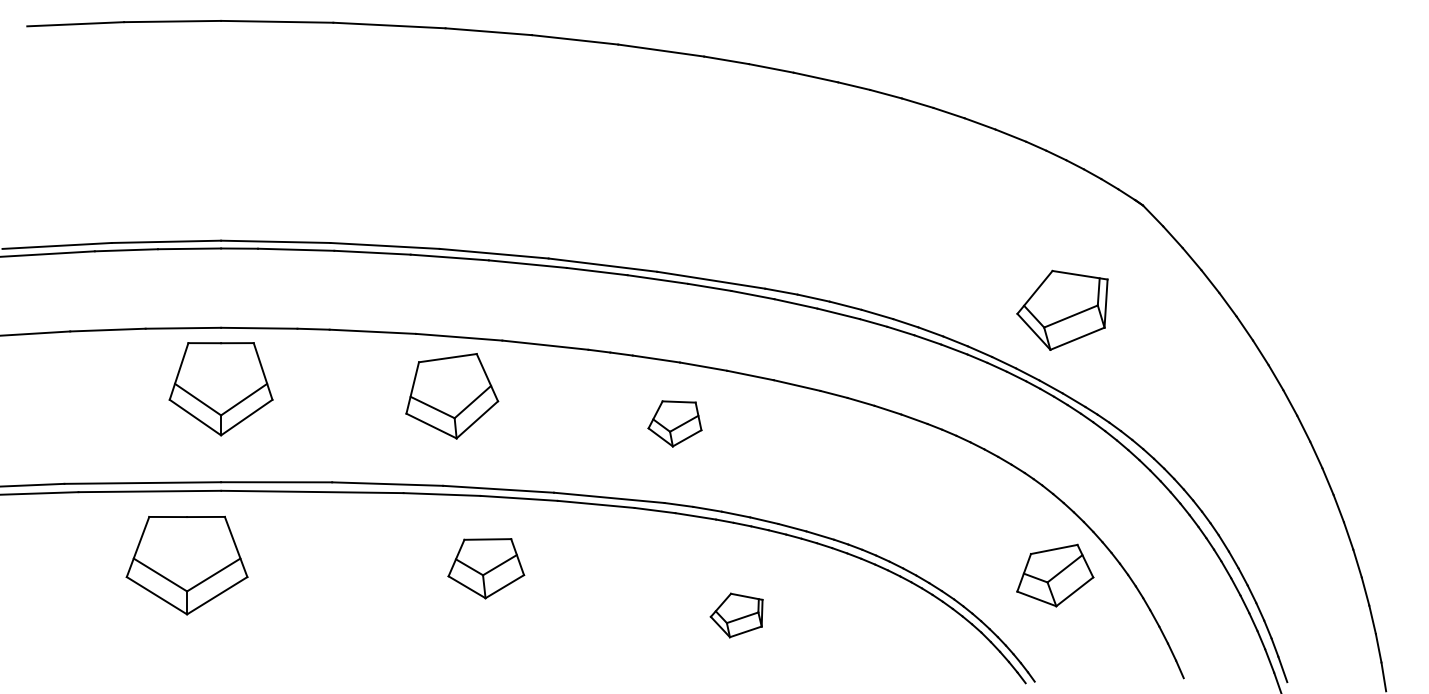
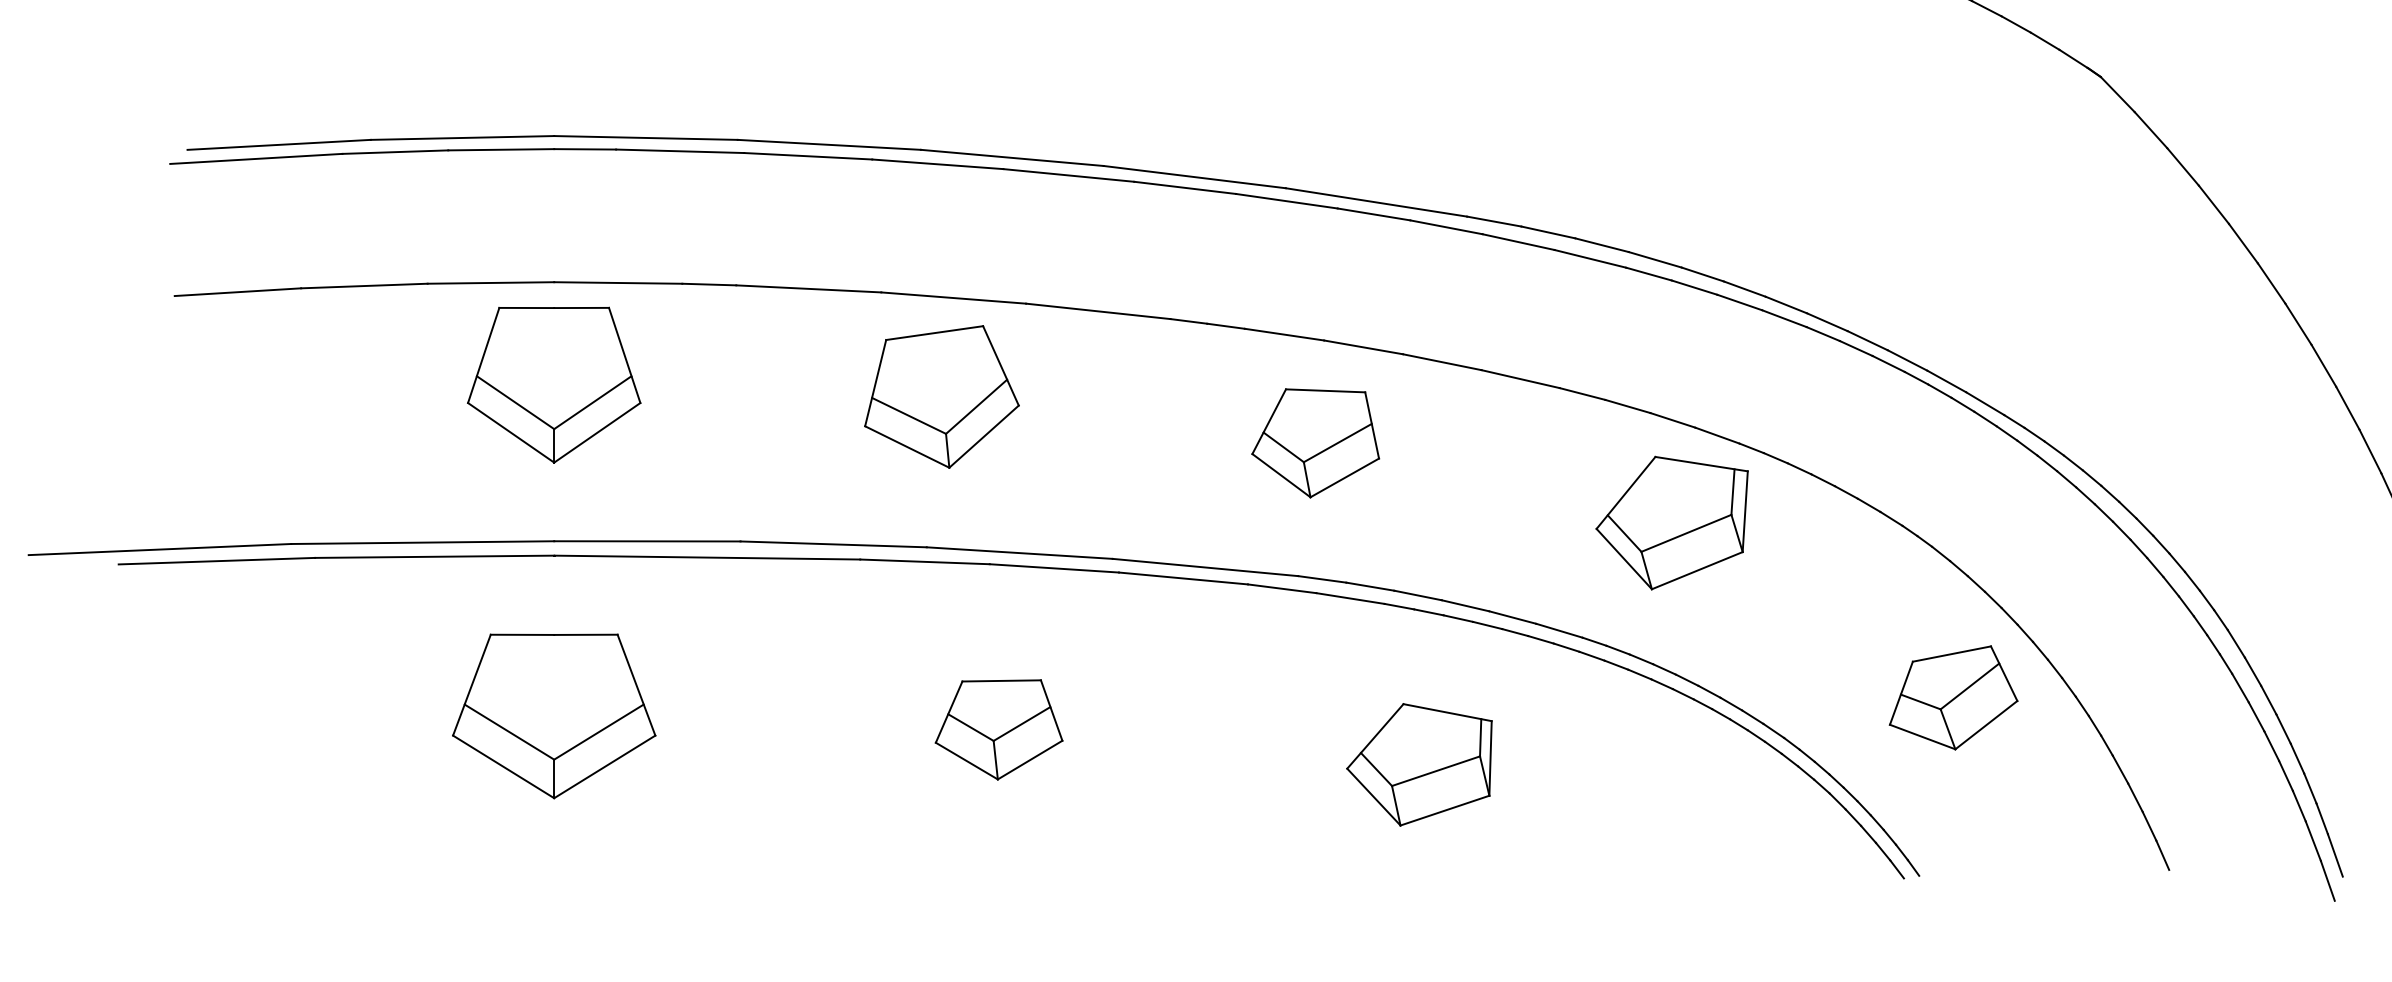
part: (1062, 309) -> (1672, 521), moved
part: (674, 423) -> (1314, 442), size x1.43
part: (186, 565) -> (553, 716), moved
part: (486, 568) -> (999, 729), moved
part: (736, 615) -> (1418, 764), size x1.67

